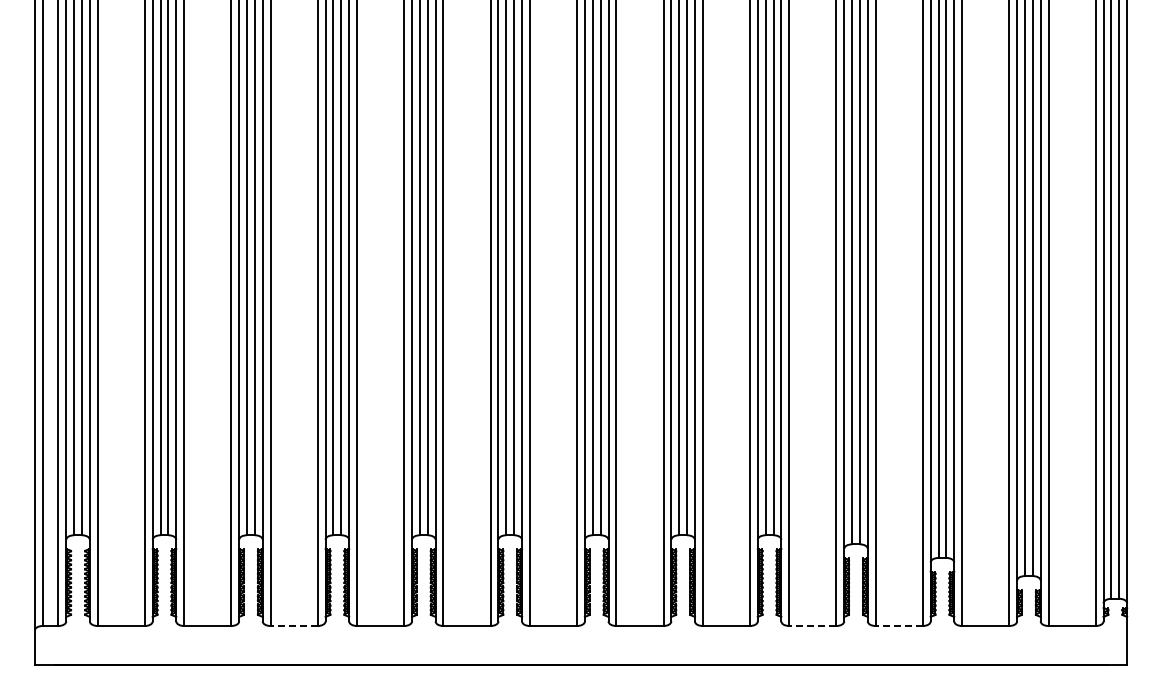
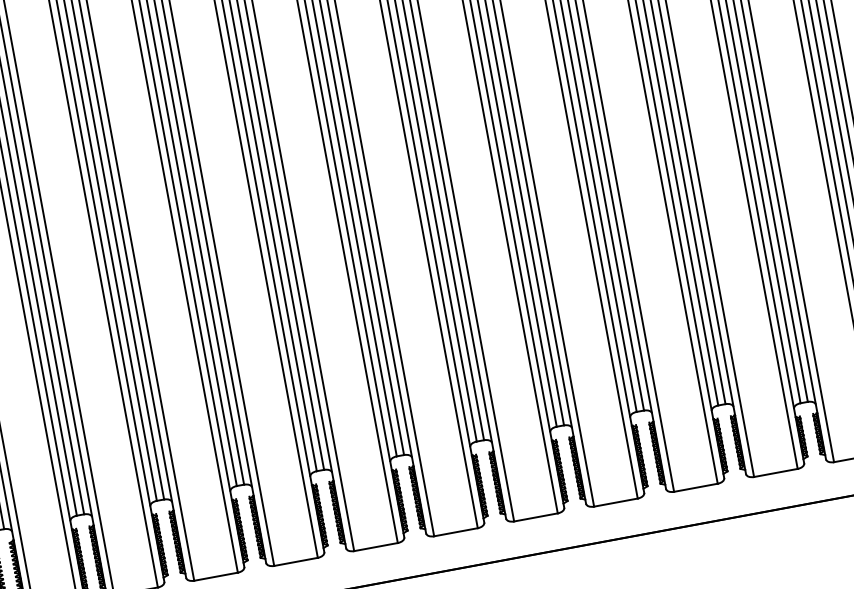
line: (294, 626) -> (216, 577), dashed -> solid
line: (812, 626) -> (695, 488), dashed -> solid
line: (899, 626) -> (776, 473), dashed -> solid

